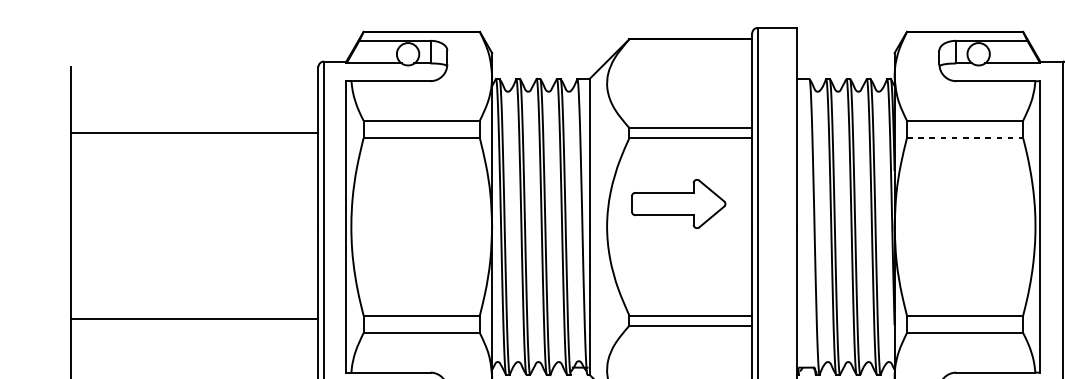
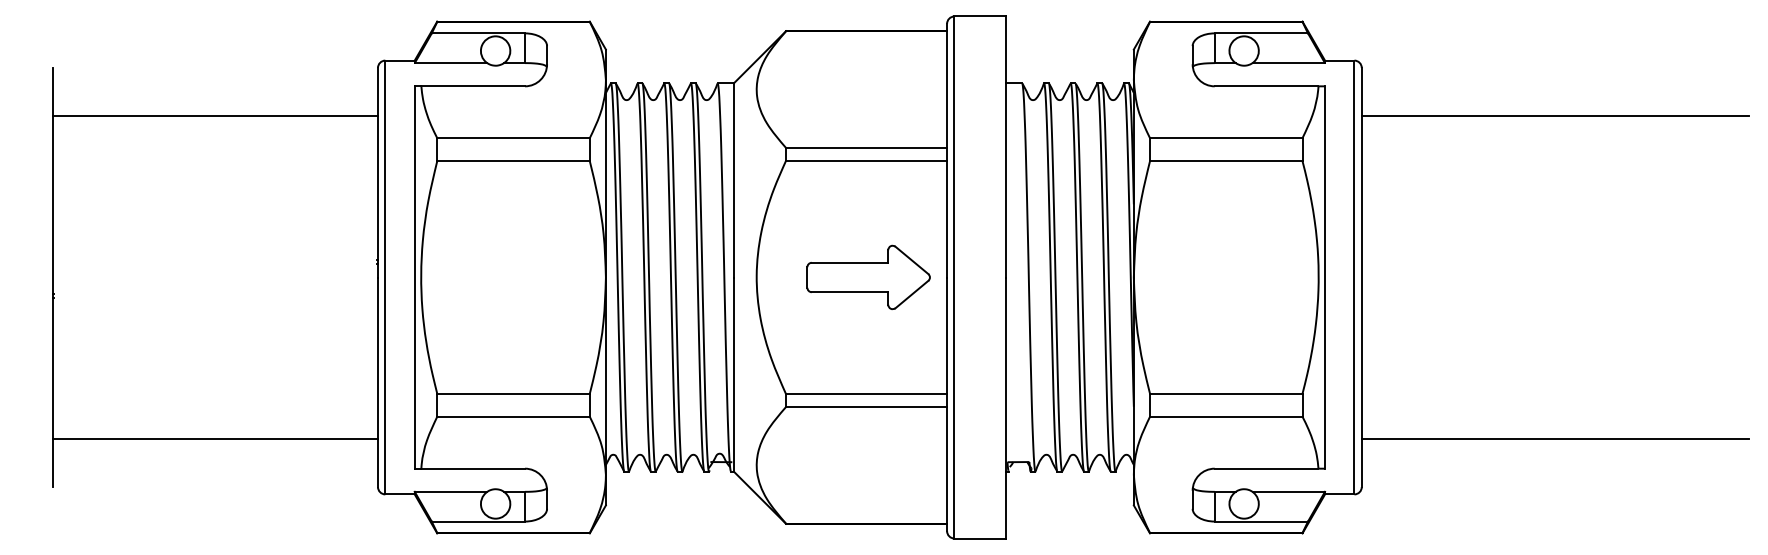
line: (194, 132) -> (215, 115), moved
line: (965, 138) -> (1226, 161), dashed -> solid
part: (678, 203) -> (868, 276), moved
line: (194, 319) -> (215, 439), moved

